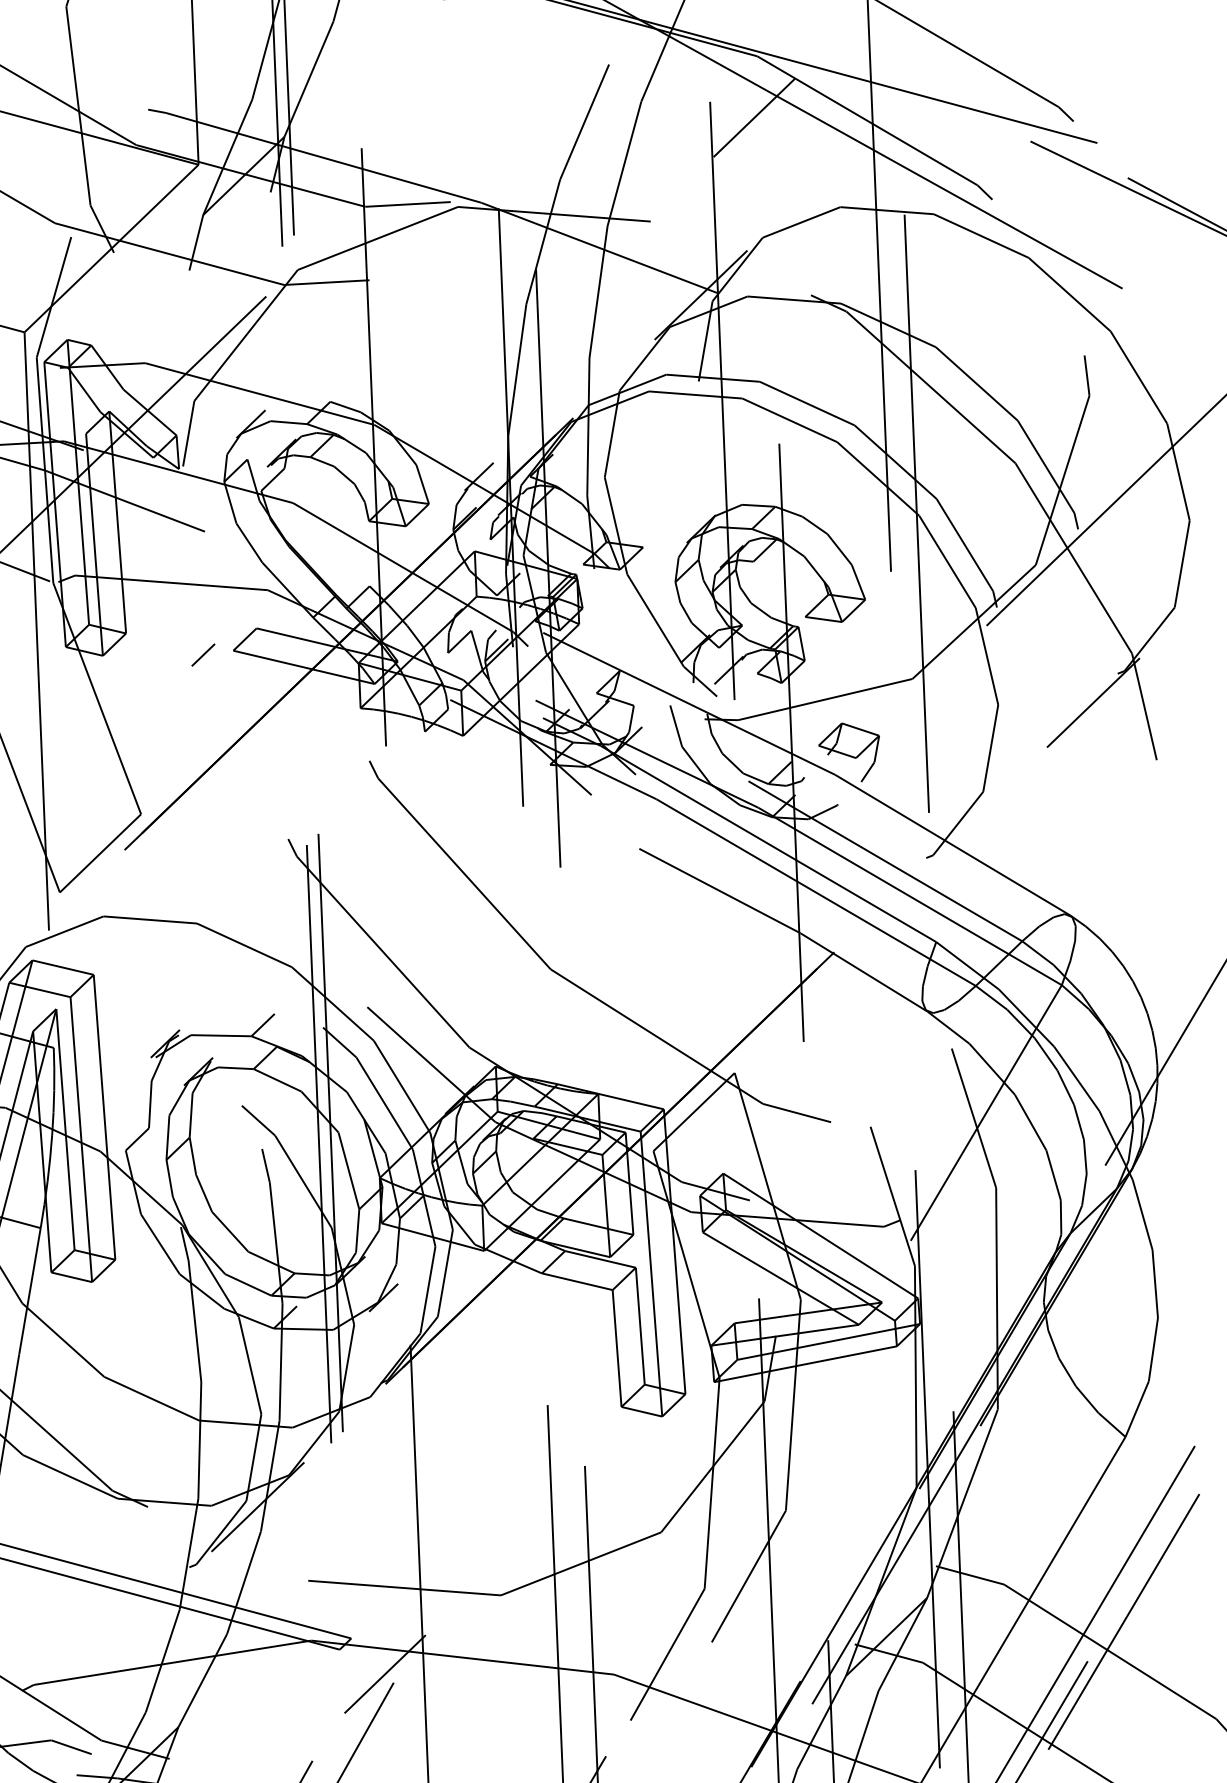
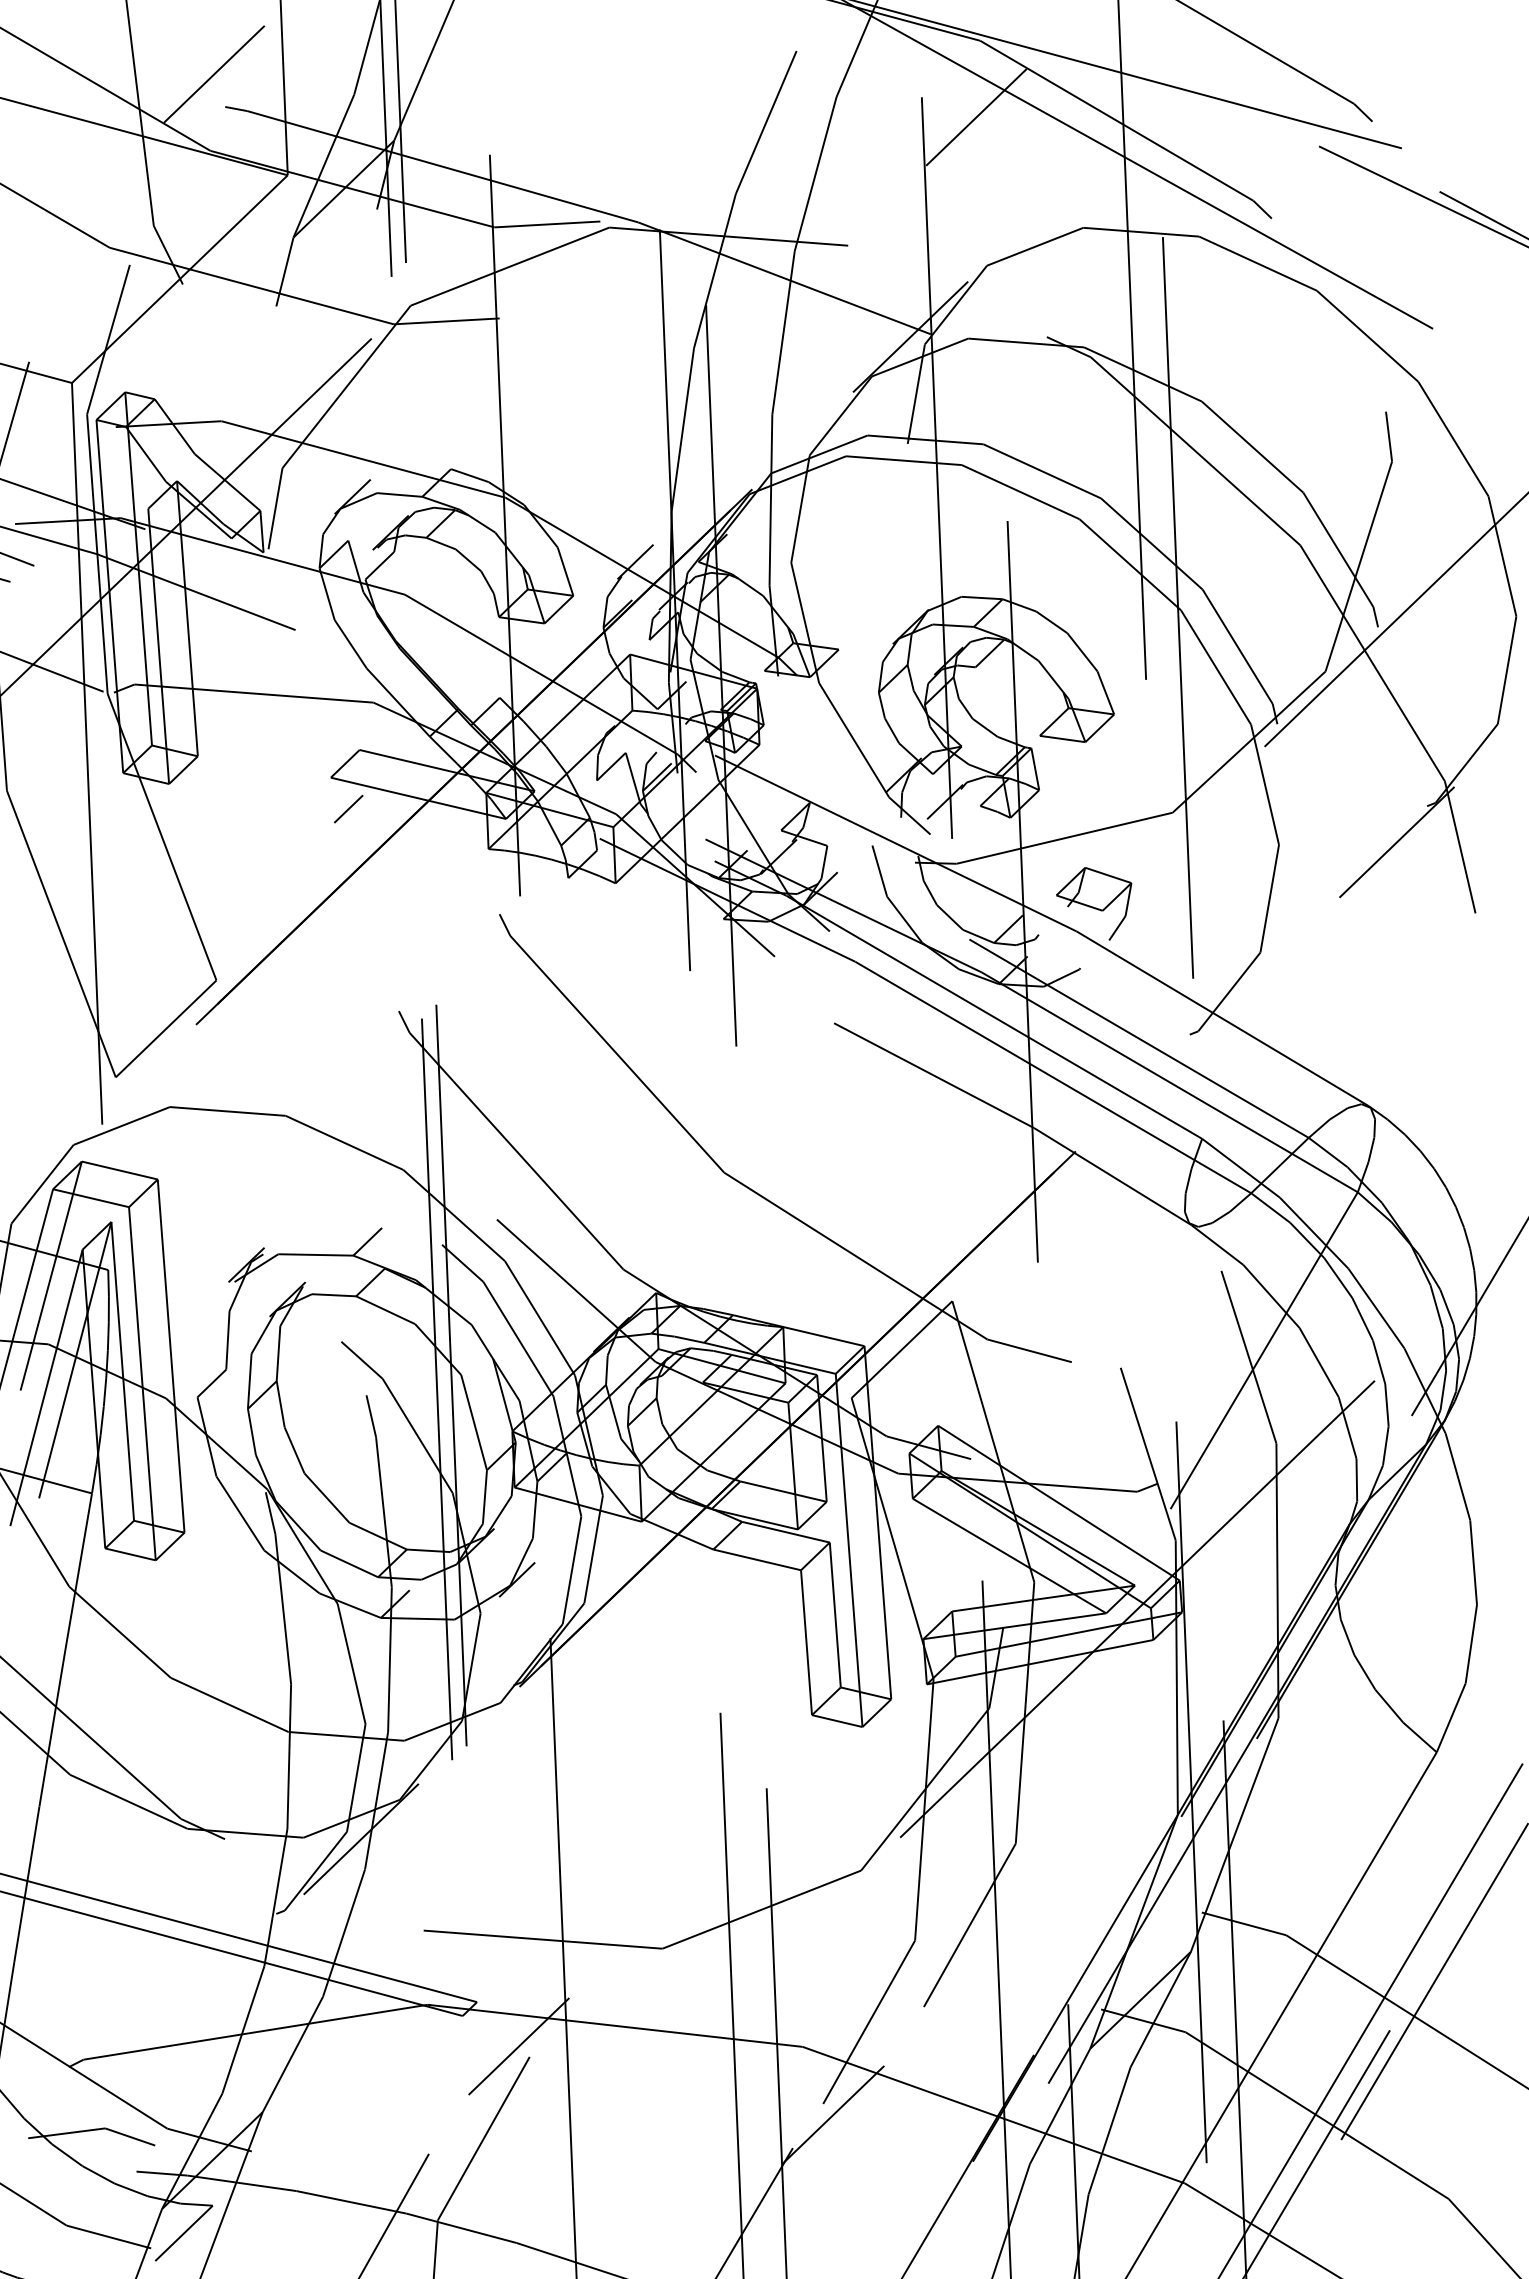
line: (138, 82) -> (213, 73), added
line: (203, 654) -> (348, 808), moved
line: (884, 1320) -> (1137, 1608), added
line: (638, 1728) -> (833, 2113), added

